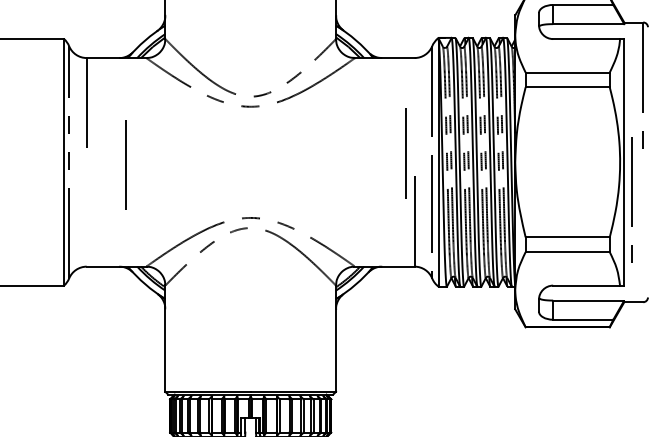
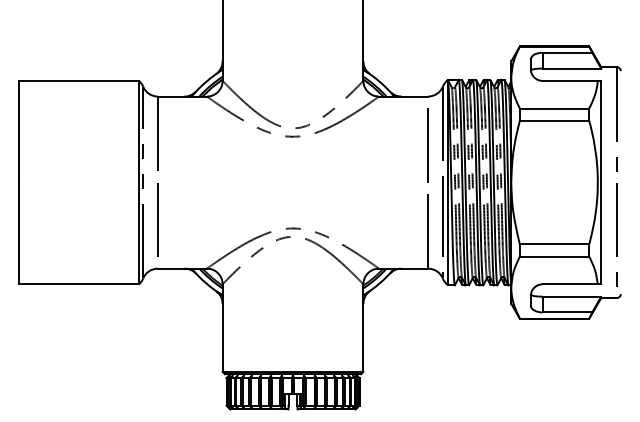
line: (405, 153) -> (427, 145), moved
line: (125, 164) -> (157, 219), moved
line: (631, 199) -> (616, 234), moved

